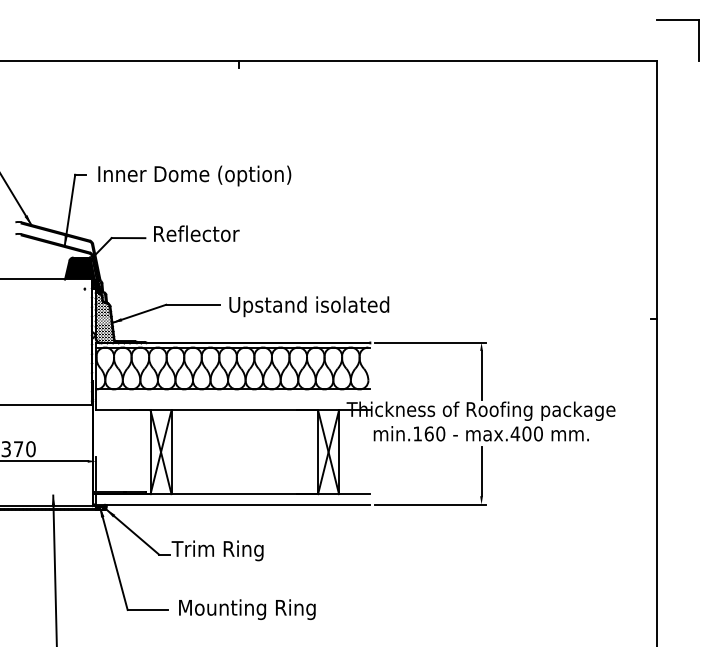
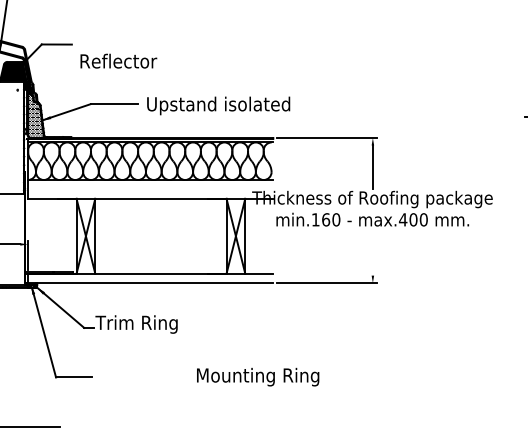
text: (196, 233) -> (118, 60), moved
line: (481, 471) -> (372, 253), removed
text: (247, 609) -> (258, 377), moved

